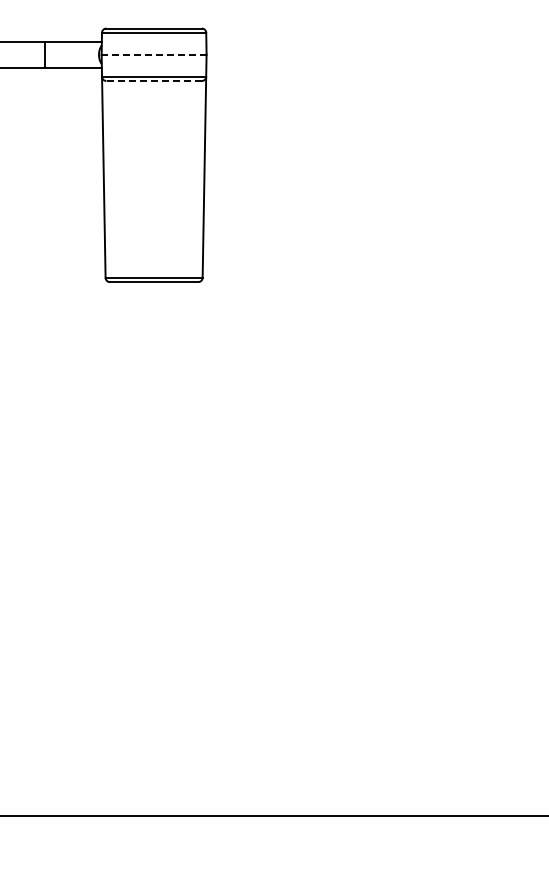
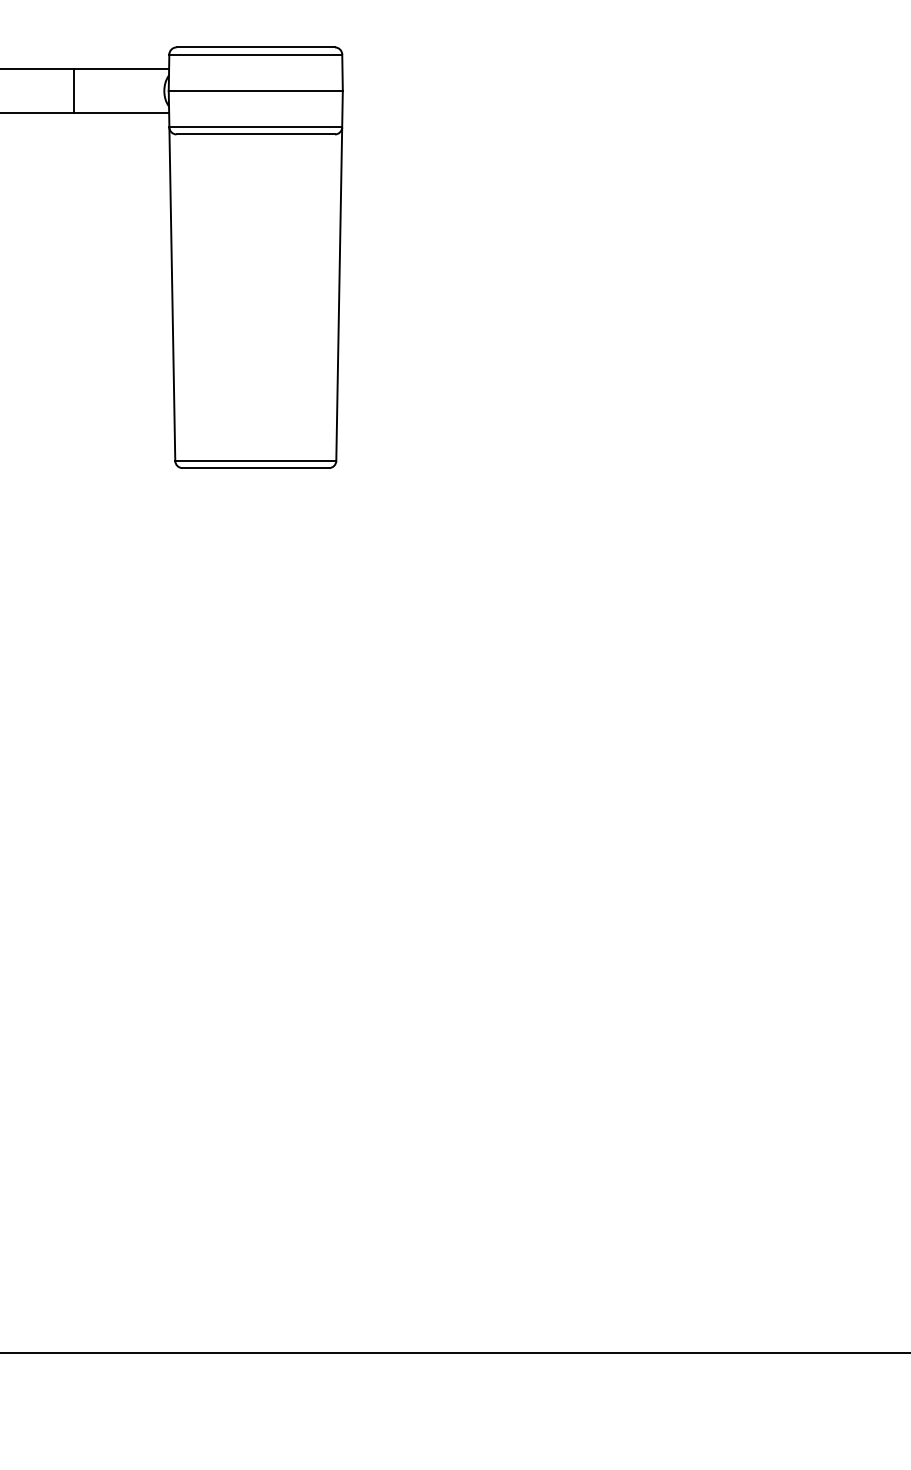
line: (153, 54) -> (254, 90), dashed -> solid
line: (154, 81) -> (256, 135), dashed -> solid

